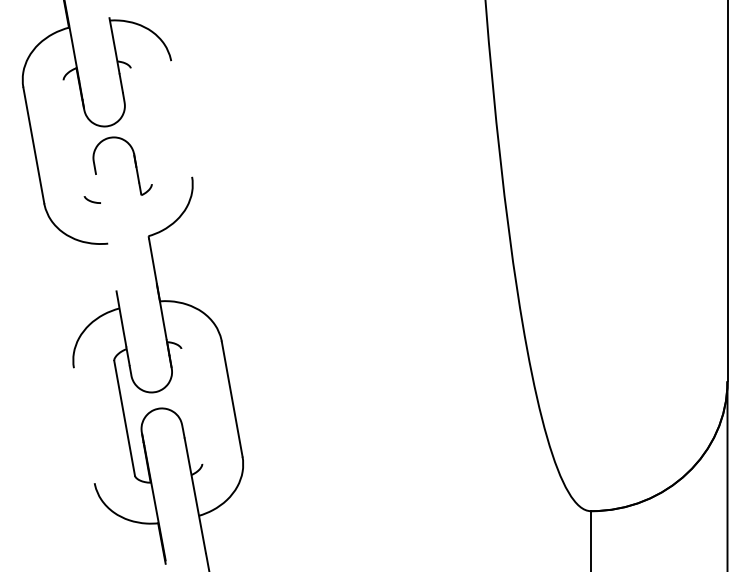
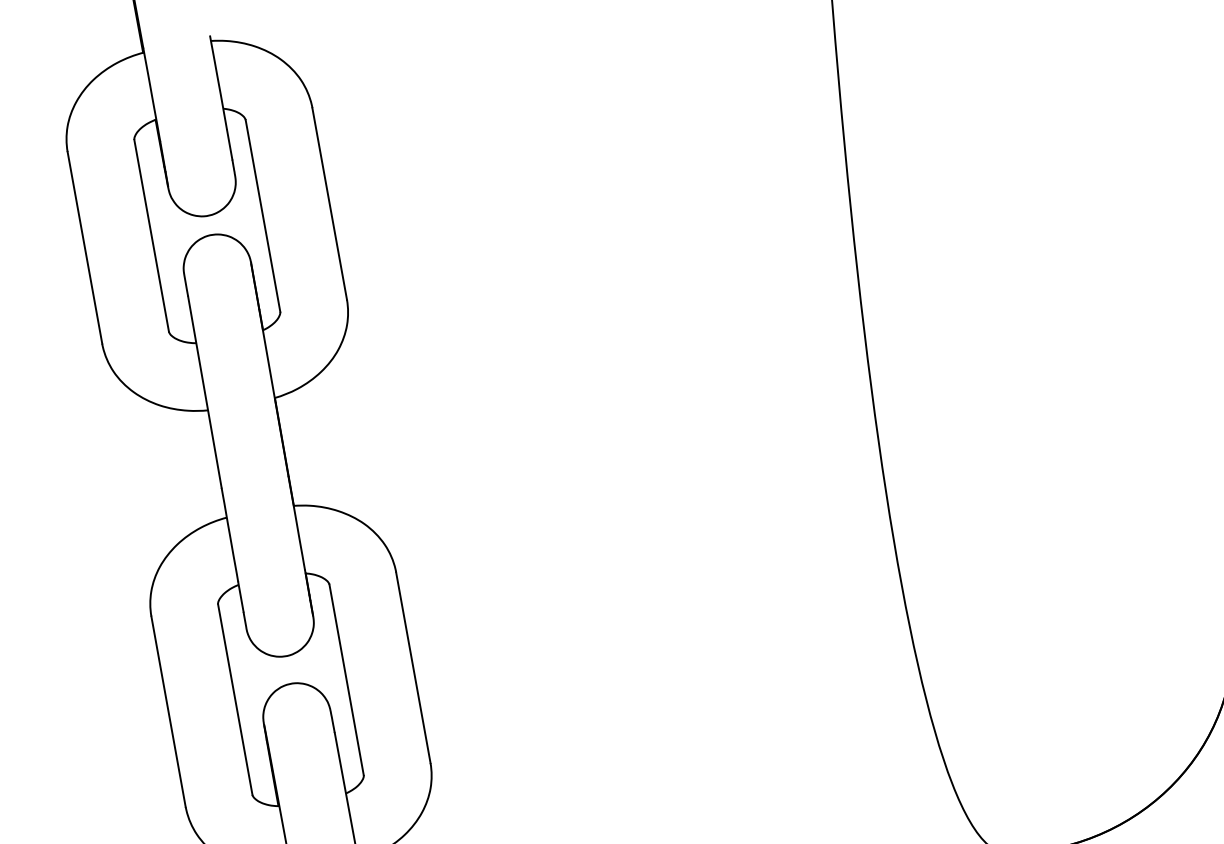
line: (181, 118) -> (329, 203), added
line: (140, 126) -> (261, 216), added
line: (73, 138) -> (150, 236), added
line: (146, 225) -> (271, 380), added
line: (106, 232) -> (205, 391), added
line: (191, 405) -> (345, 678), added
line: (83, 425) -> (167, 711), added

